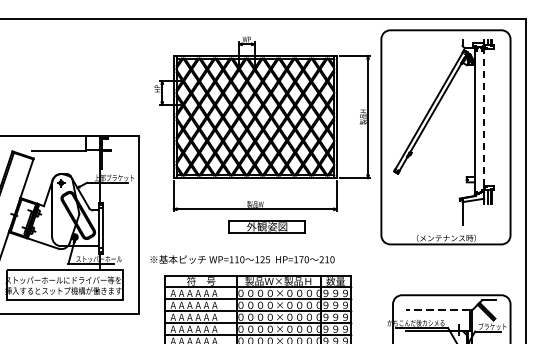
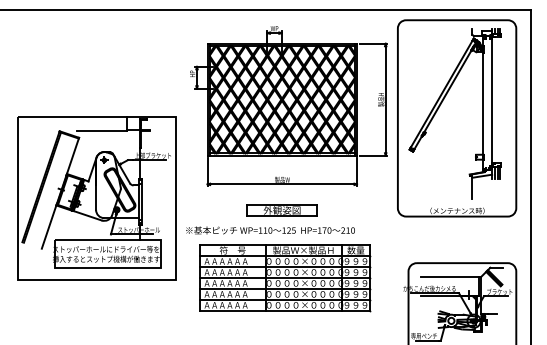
line: (484, 117) -> (492, 100), dashed -> solid
part: (266, 226) -> (281, 210), moved
line: (437, 309) -> (449, 276), dashed -> solid

